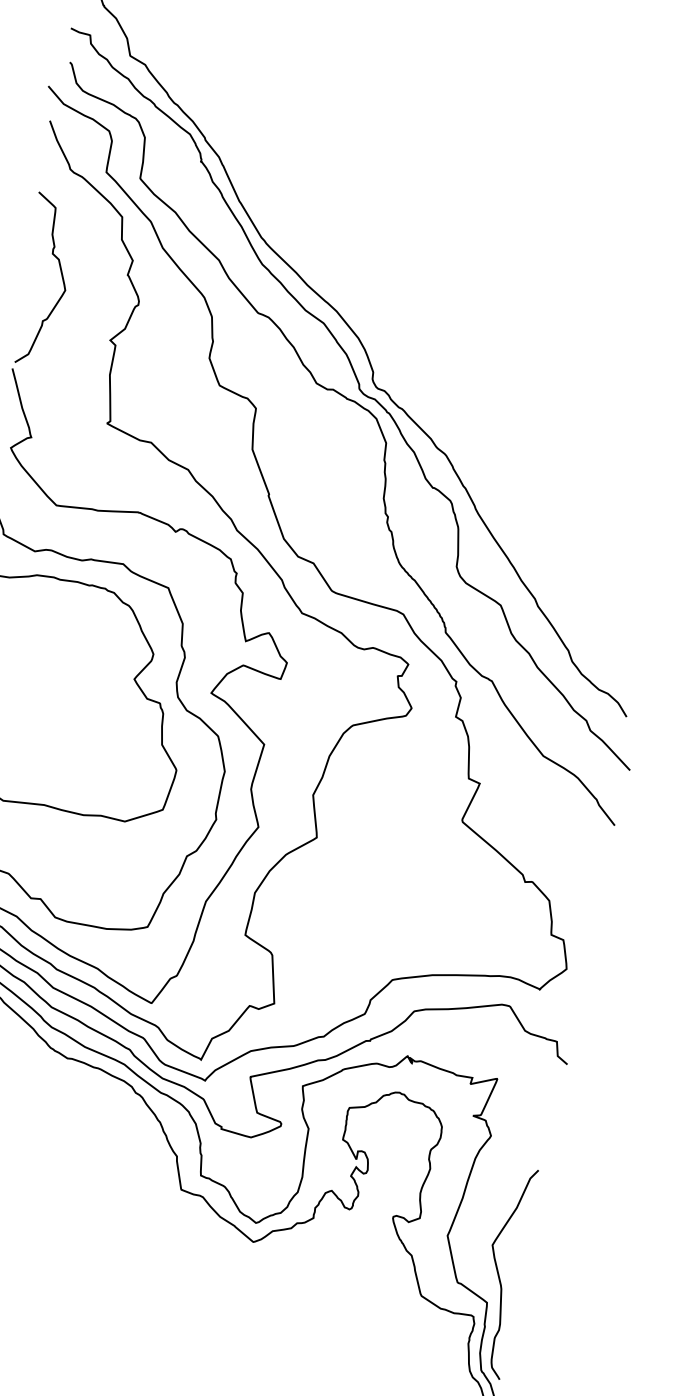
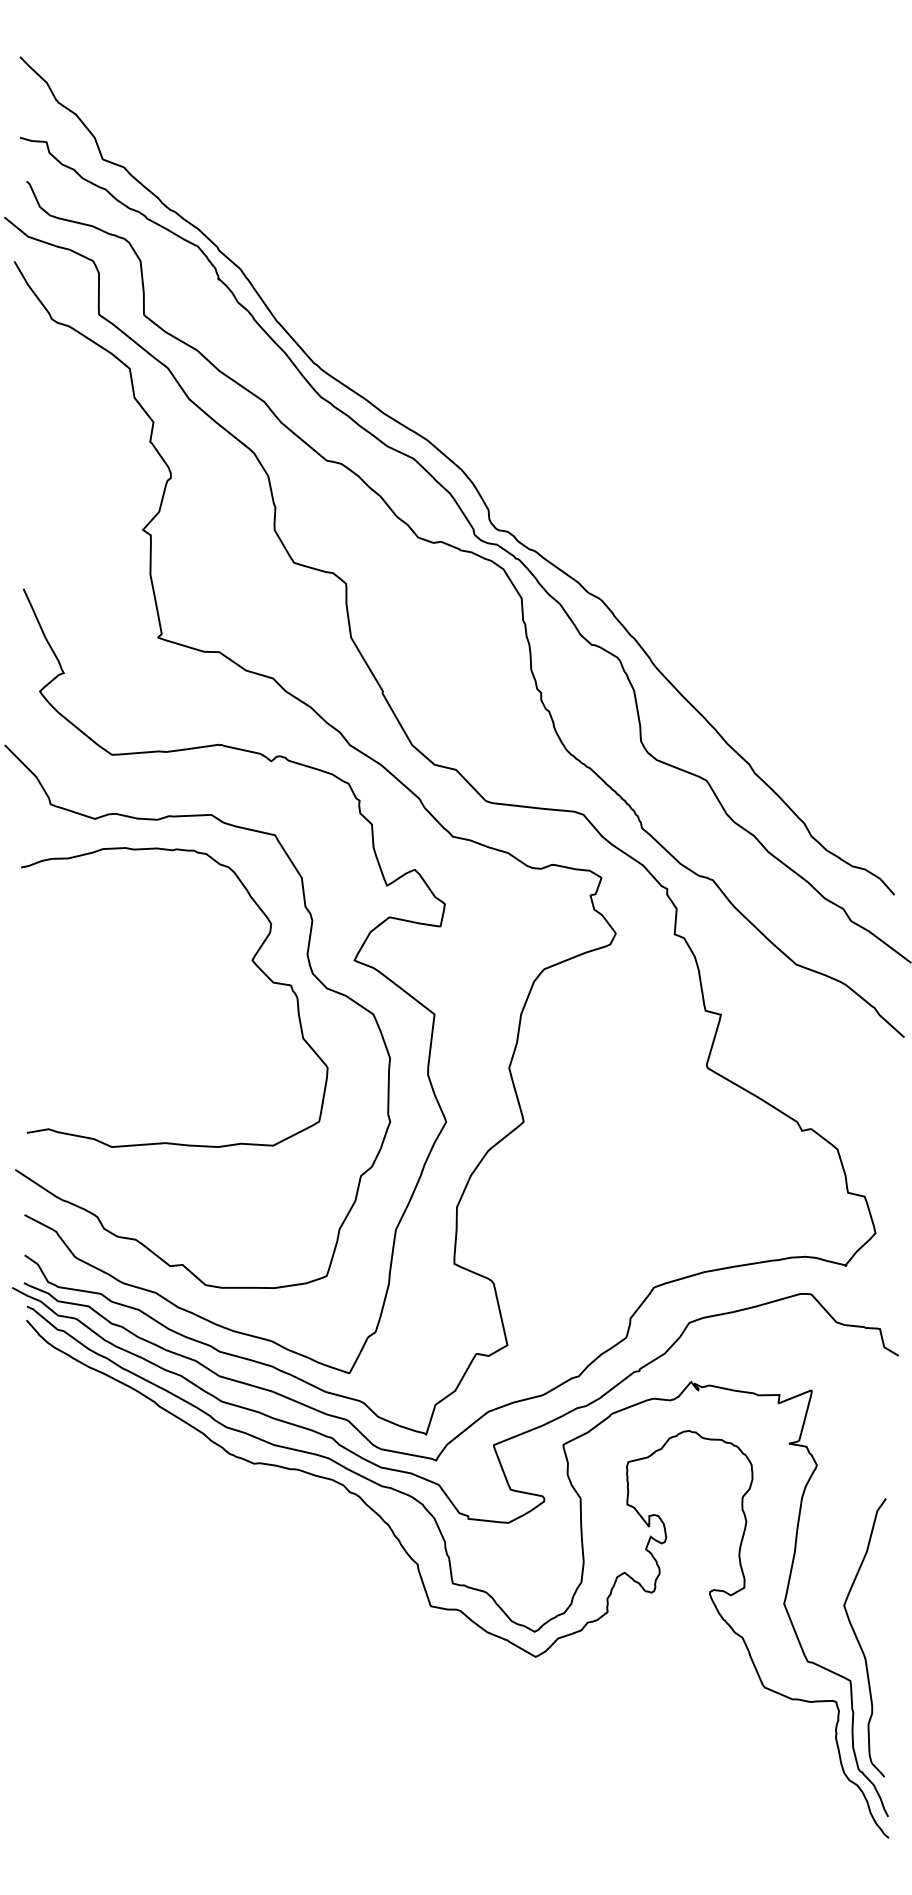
curve: (62, 278) -> (66, 461), removed

